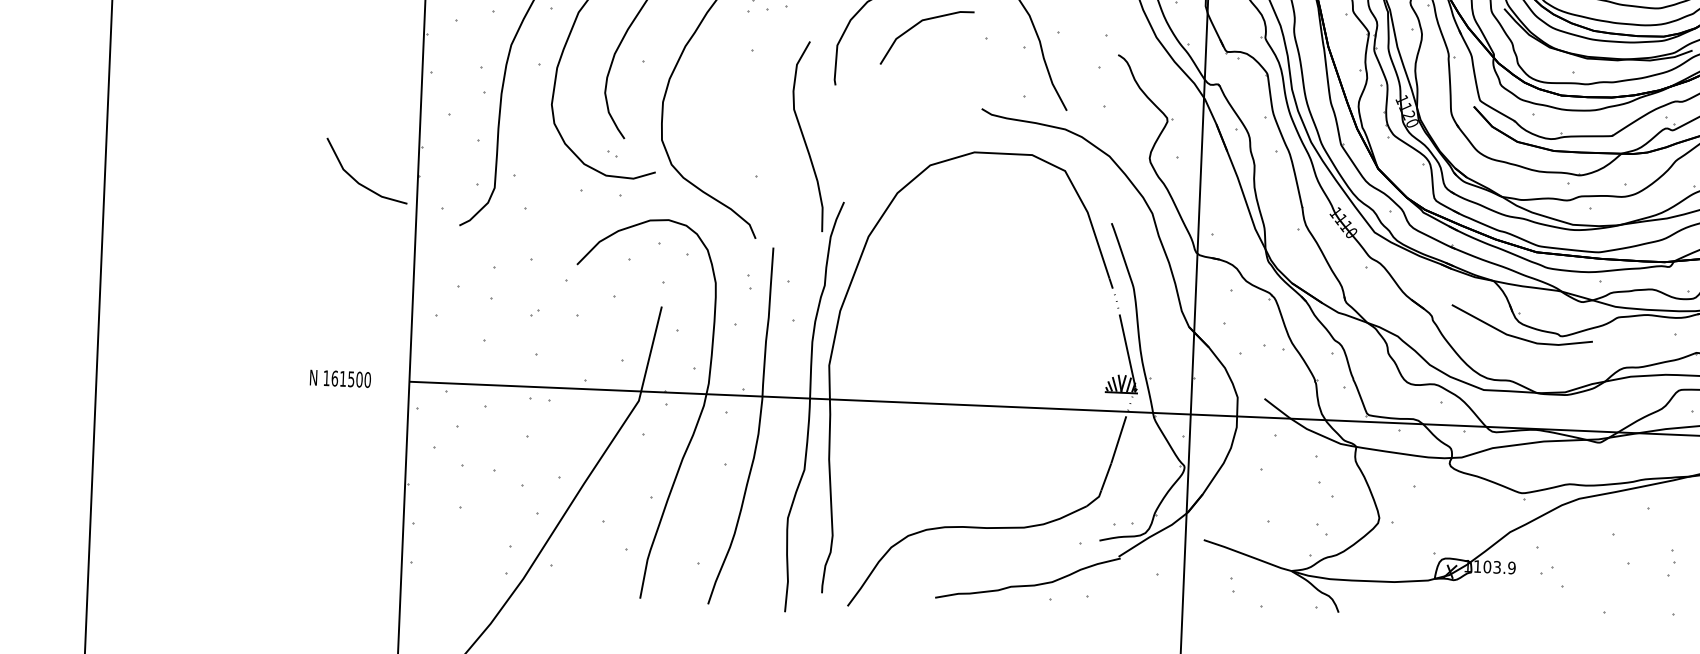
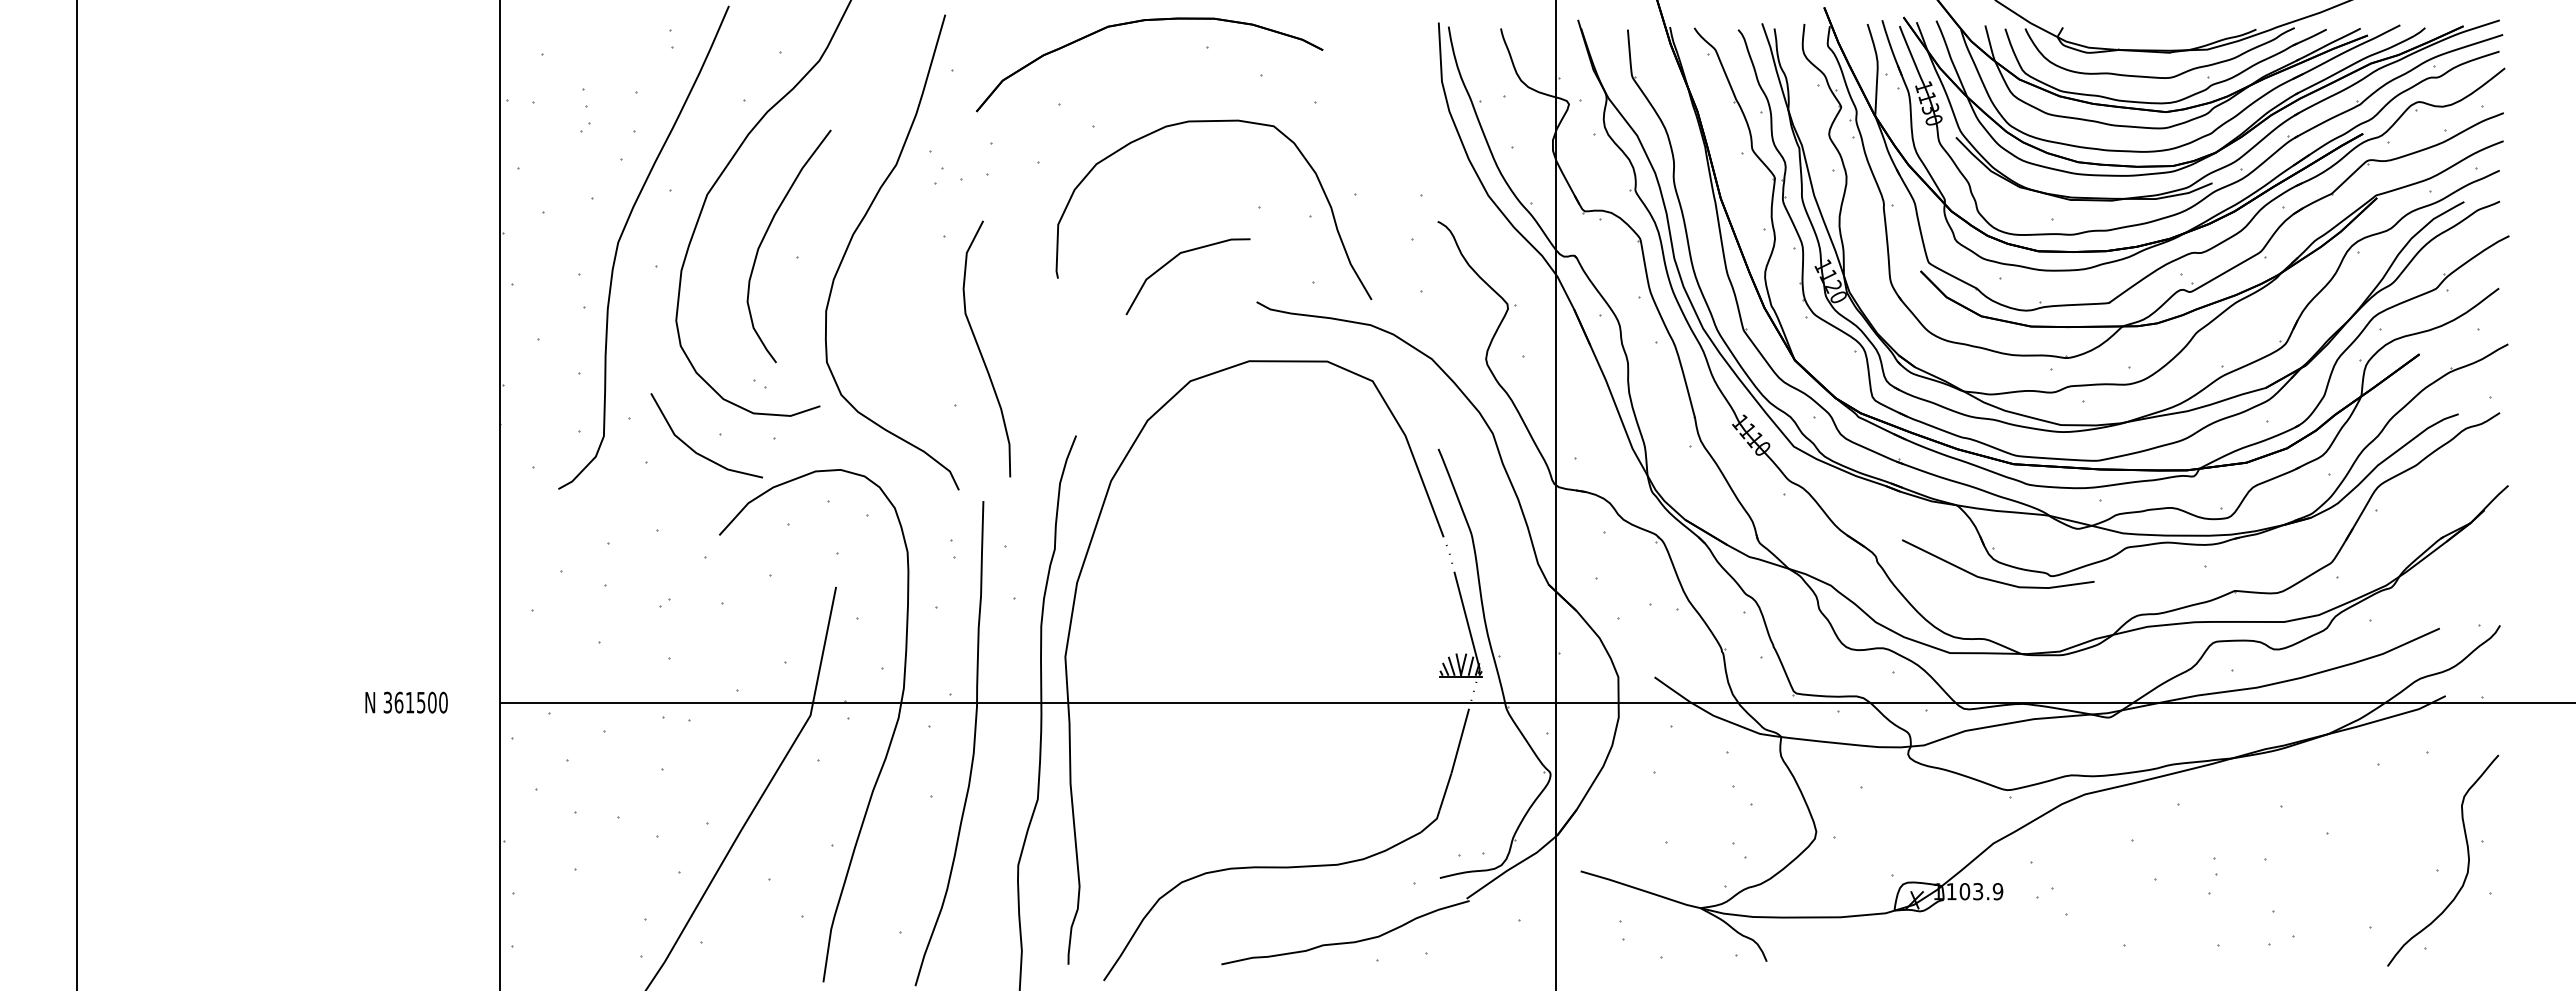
line: (918, 24) -> (1175, 258), moved
curve: (804, 136) -> (980, 349), moved
line: (356, 180) -> (692, 448), moved
text: (326, 378) -> (387, 702), 161500 -> 361500

